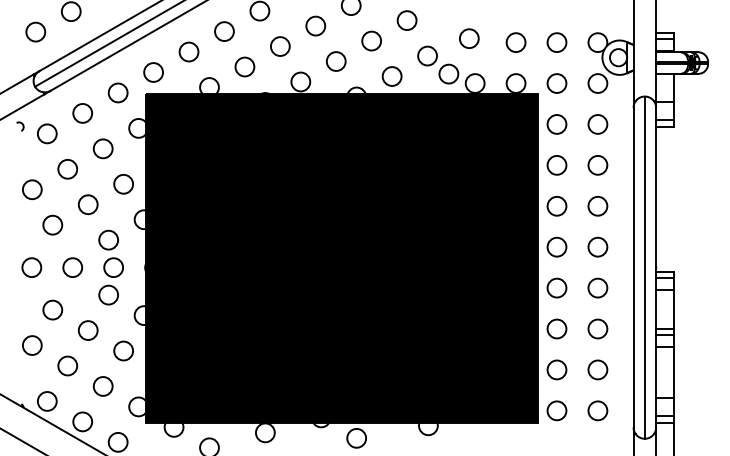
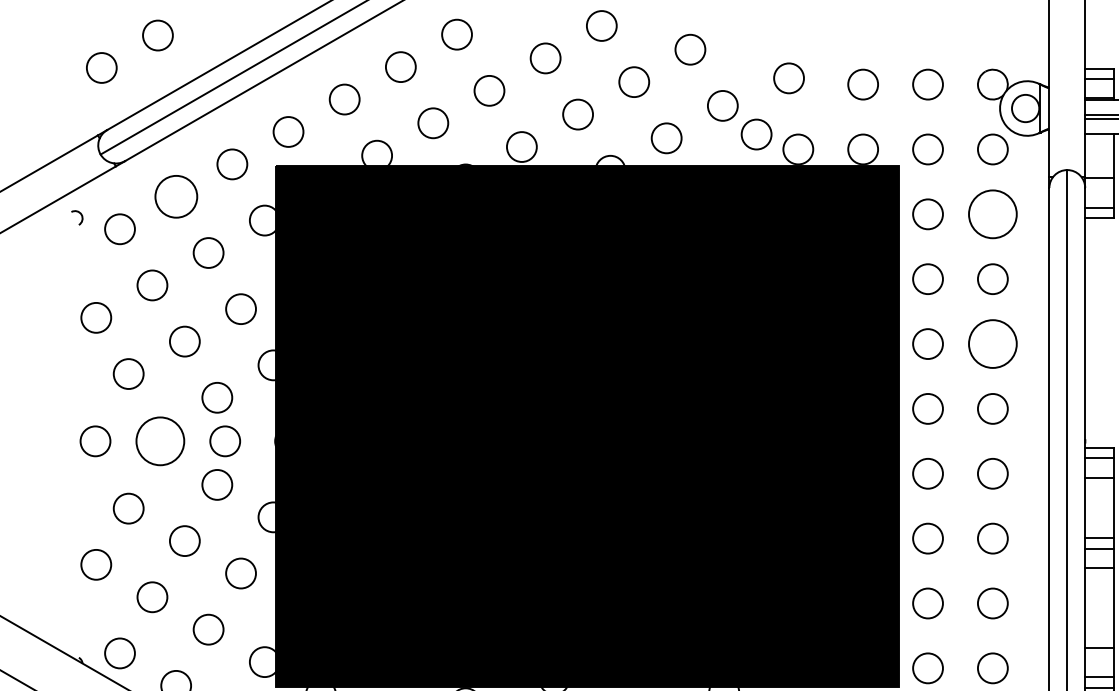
circle: (82, 113) -> (175, 196), size x1.4
circle: (597, 124) -> (992, 214), size x1.6
circle: (597, 205) -> (992, 342), size x1.6
circle: (72, 267) -> (159, 441), size x1.6

